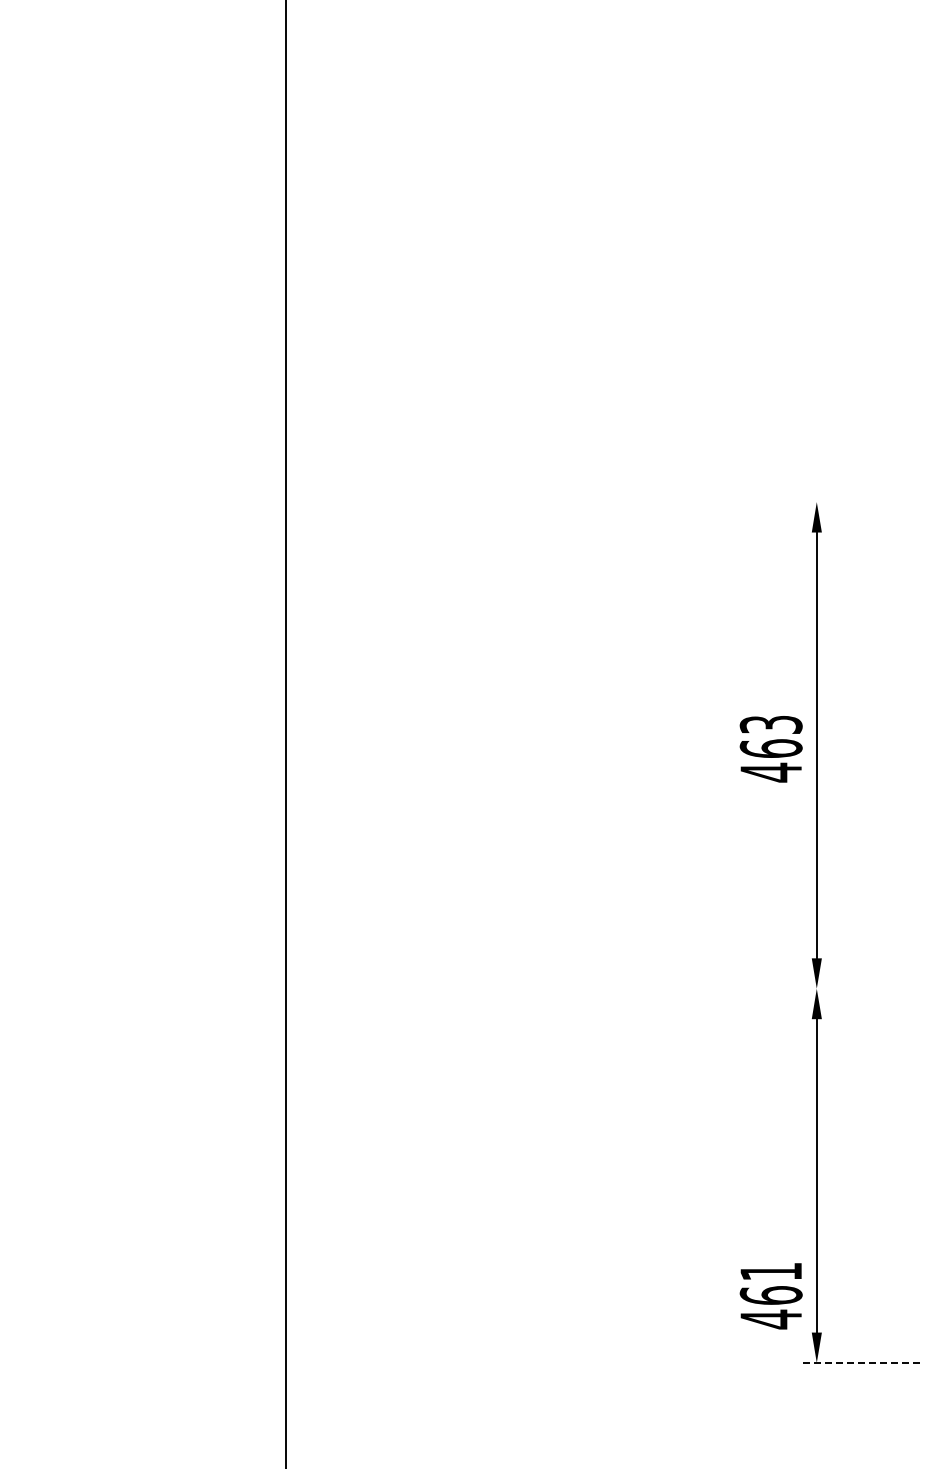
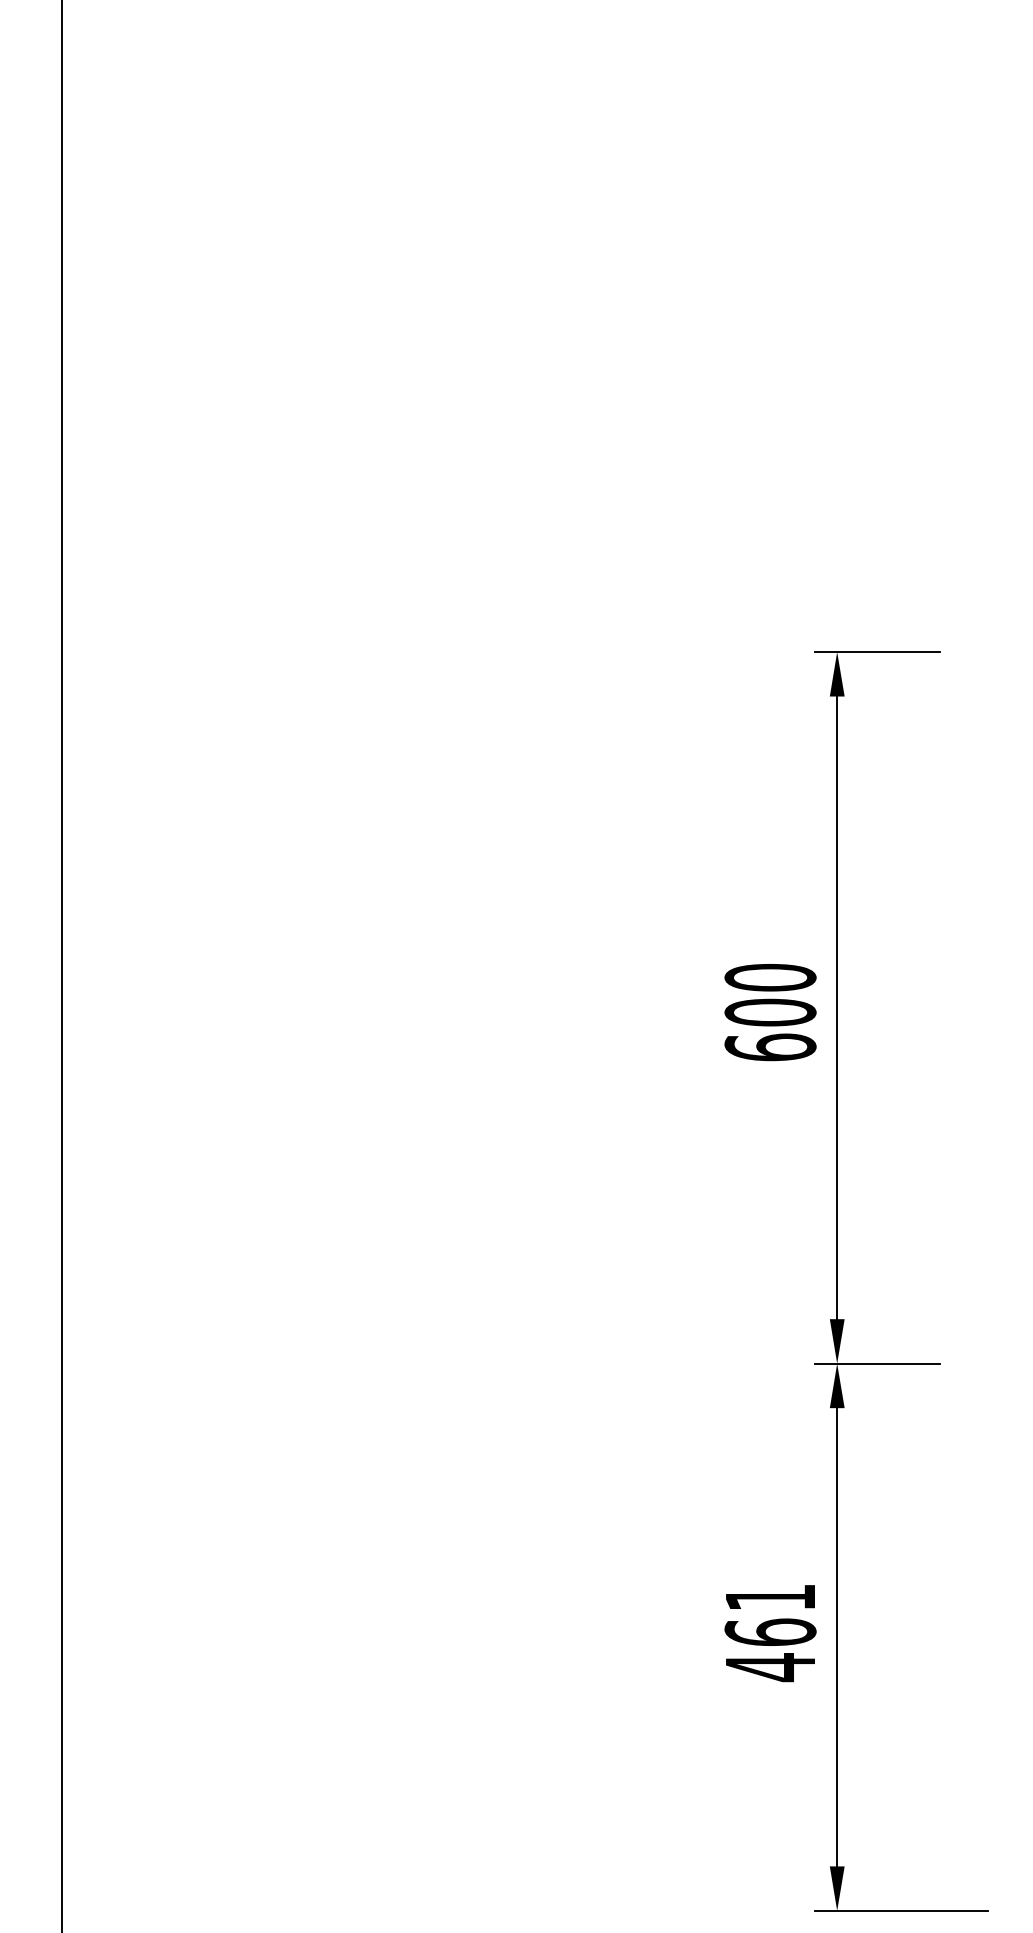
line: (843, 502) -> (876, 652), added
text: (770, 748) -> (769, 1012), 463 -> 600
line: (843, 988) -> (876, 1363), added
text: (770, 1296) -> (769, 1633), moved
line: (860, 1362) -> (901, 1910), dashed -> solid

